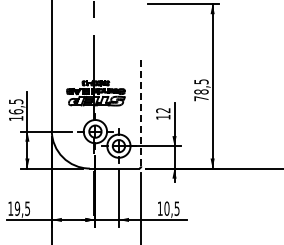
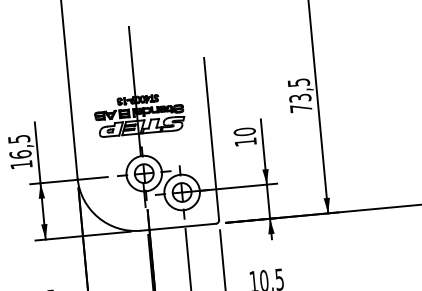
text: (201, 91) -> (300, 97), 78,5 -> 73,5
text: (163, 110) -> (245, 131), 12 -> 10
line: (141, 113) -> (211, 139), dashed -> solid

